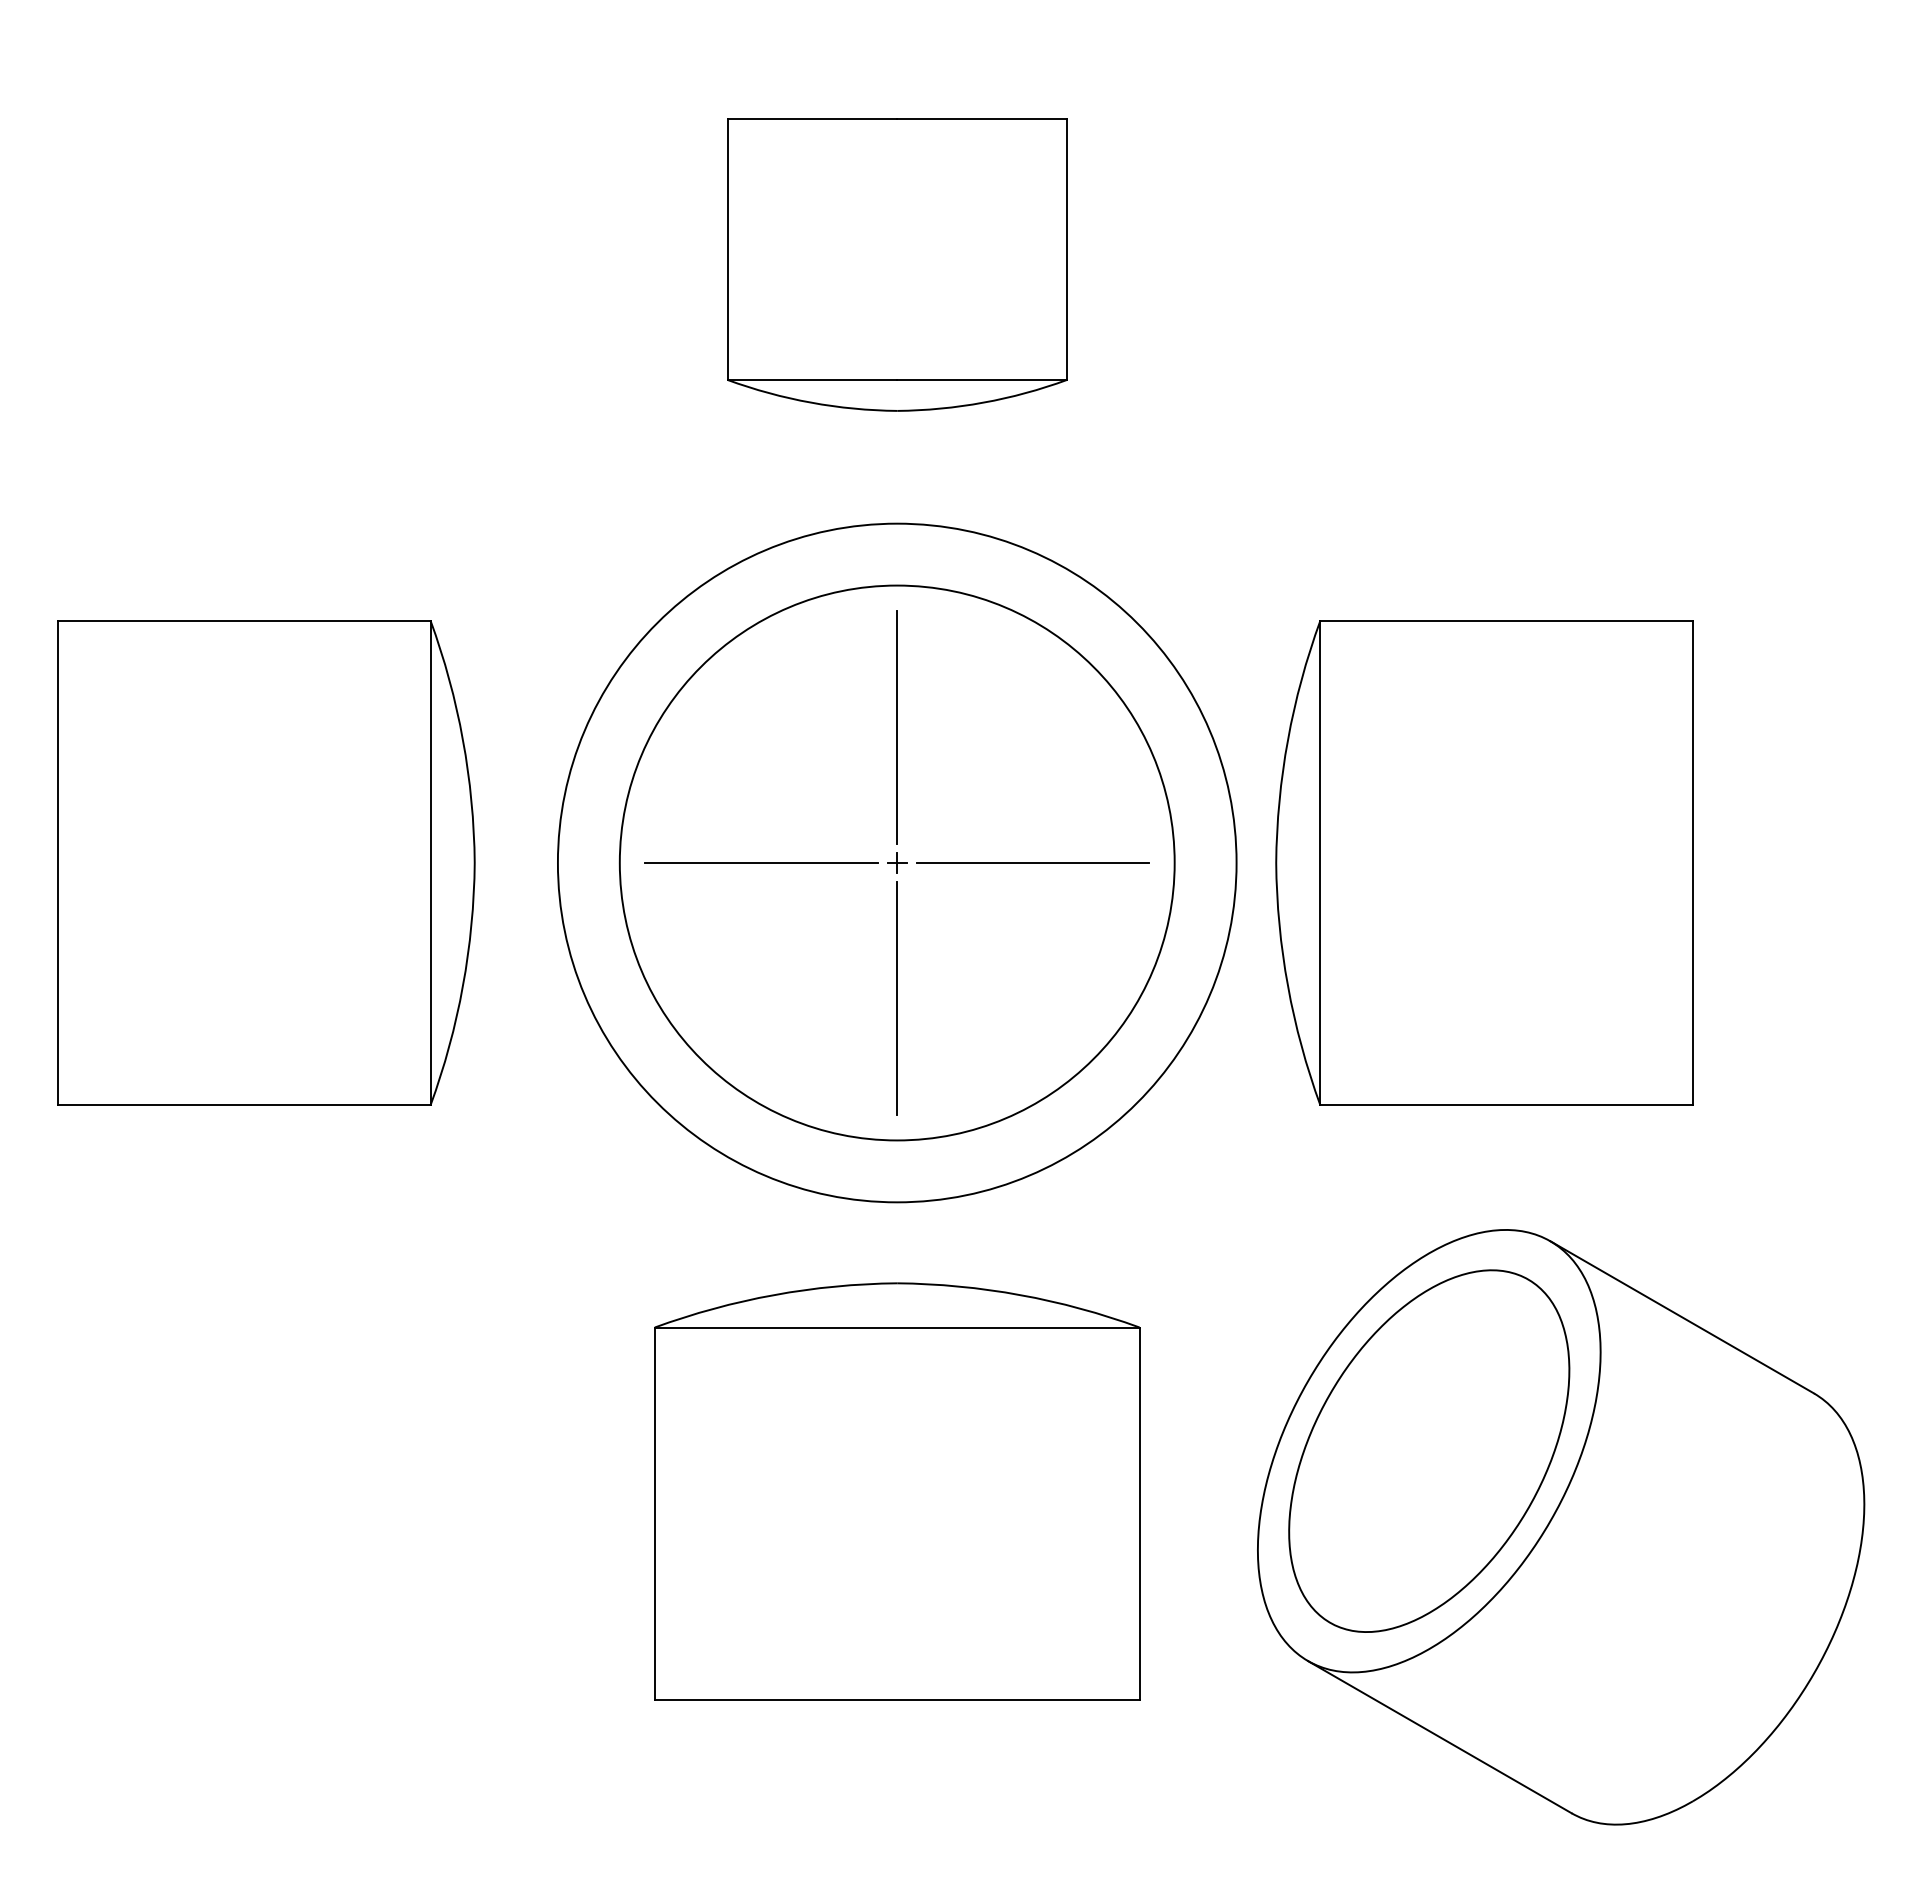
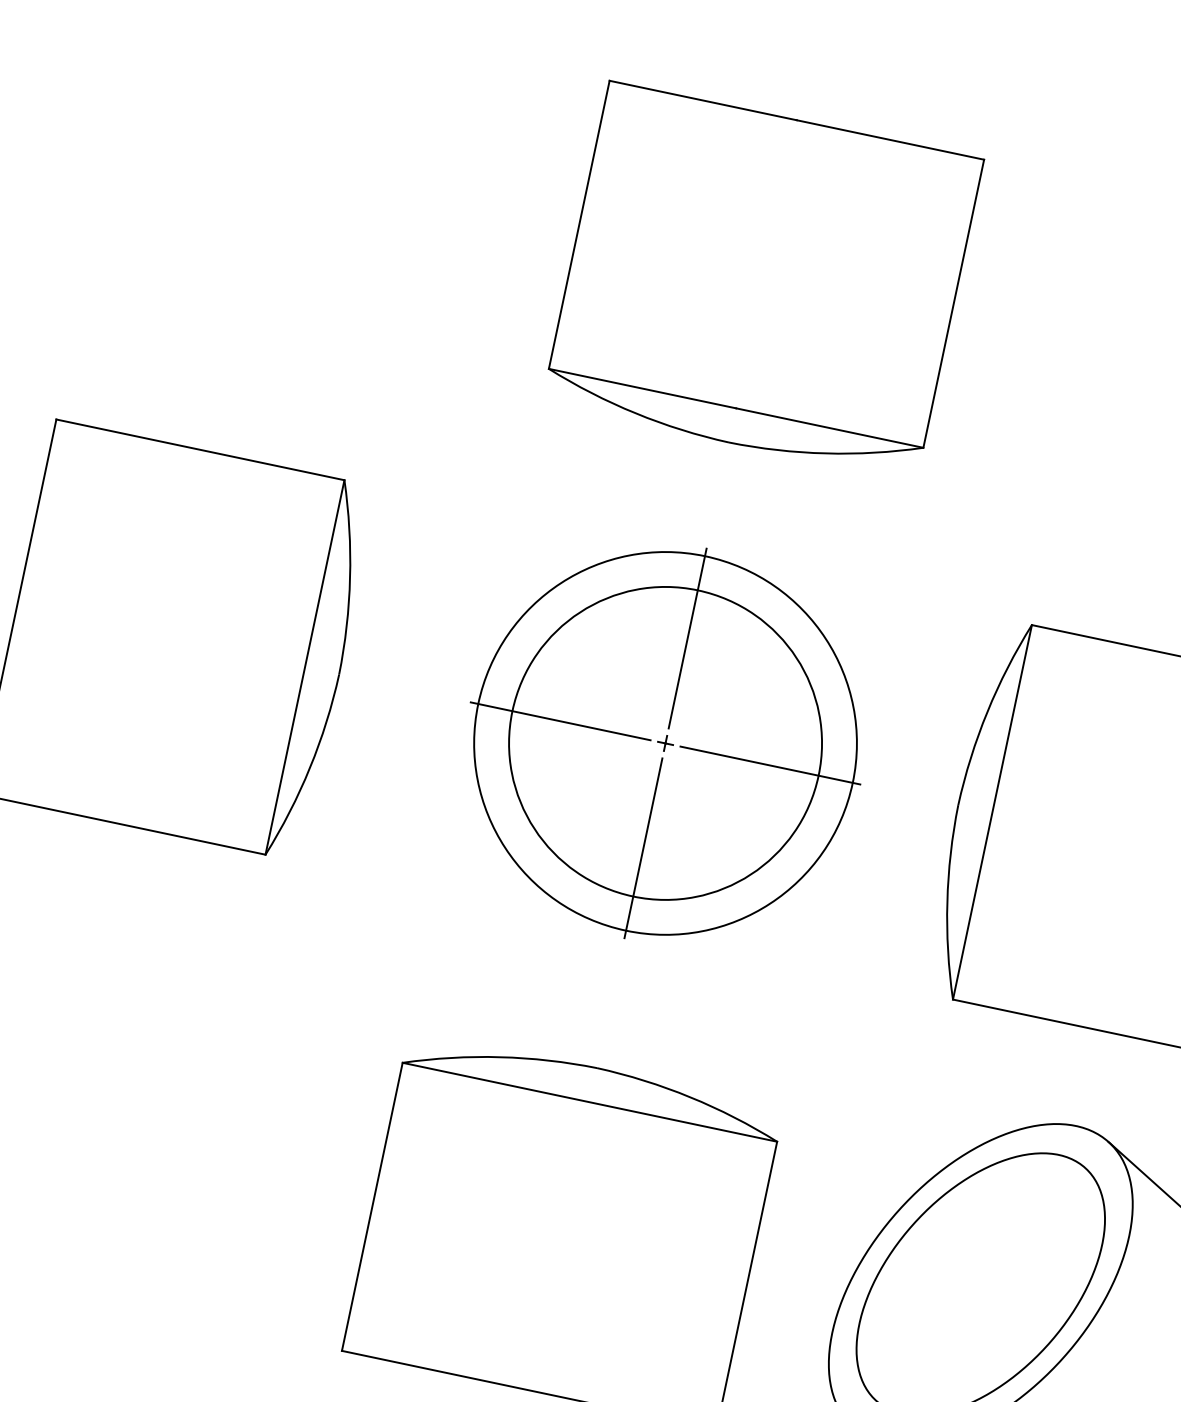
part: (897, 264) -> (763, 281), size x1.43
circle: (896, 862) -> (665, 742), size x0.71
circle: (897, 862) -> (665, 743), size x0.71

